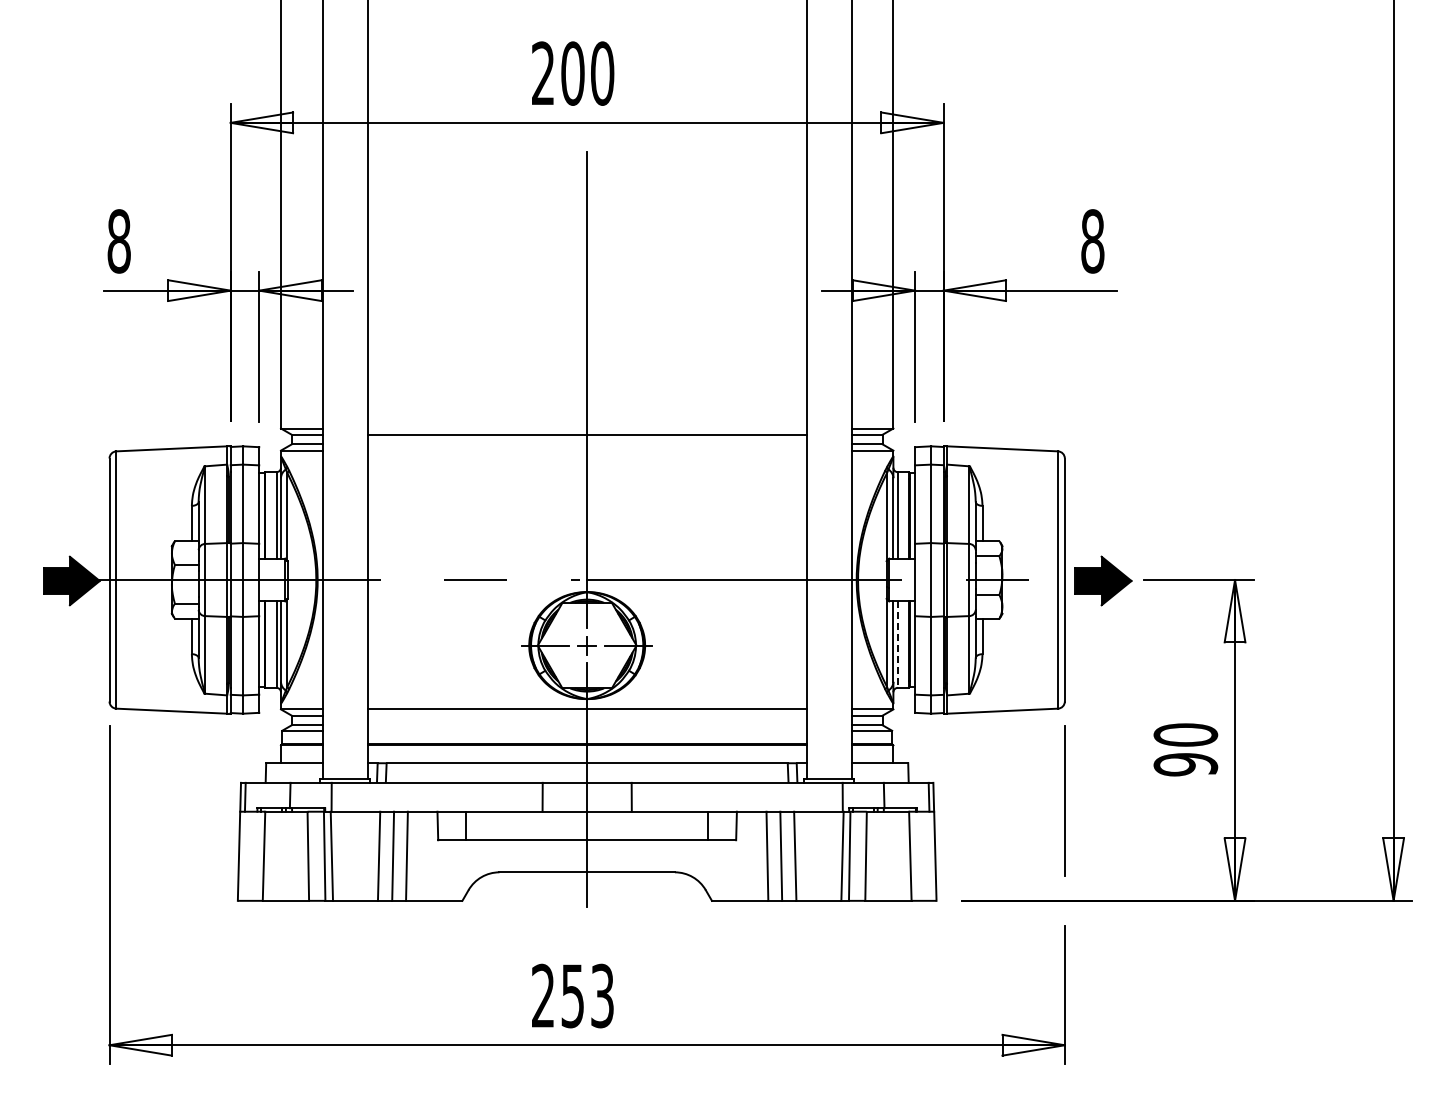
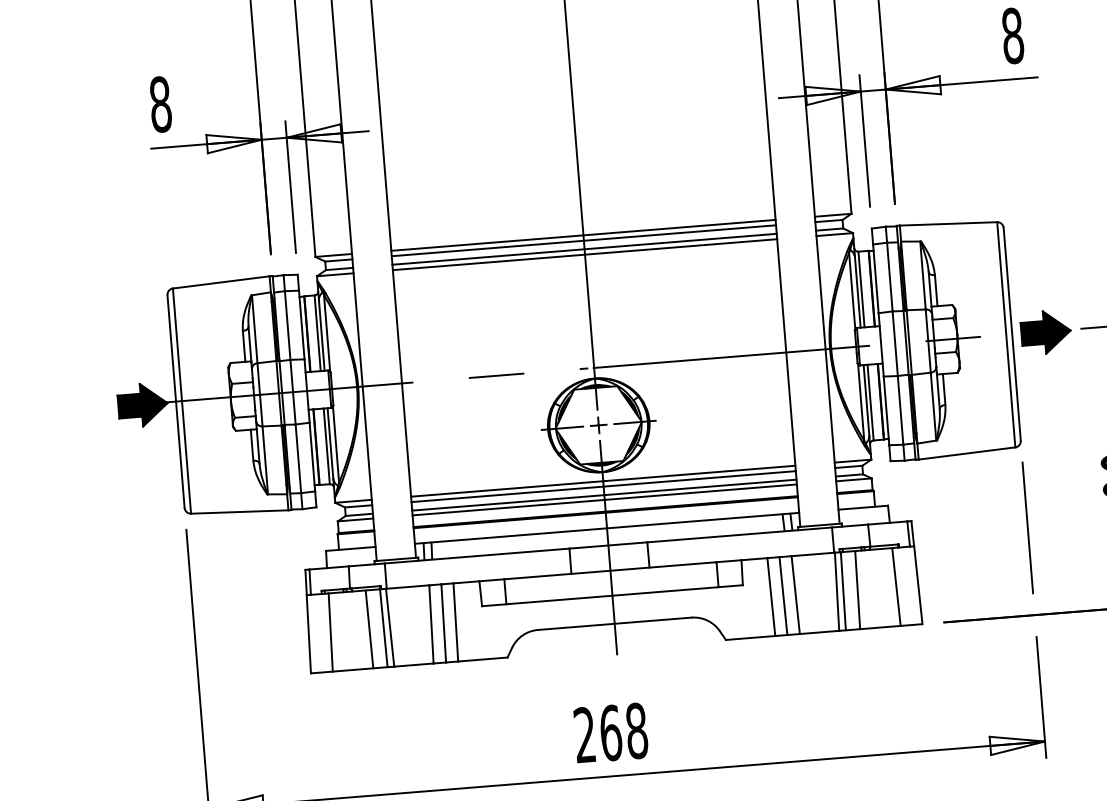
line: (586, 428) -> (582, 235), added
line: (586, 444) -> (583, 249), added
line: (586, 450) -> (584, 254), added
line: (897, 645) -> (870, 403), dashed -> solid
line: (586, 715) -> (603, 486), added
line: (586, 725) -> (603, 495), added
line: (586, 730) -> (604, 499), added
text: (587, 995) -> (623, 731), 253 -> 268

